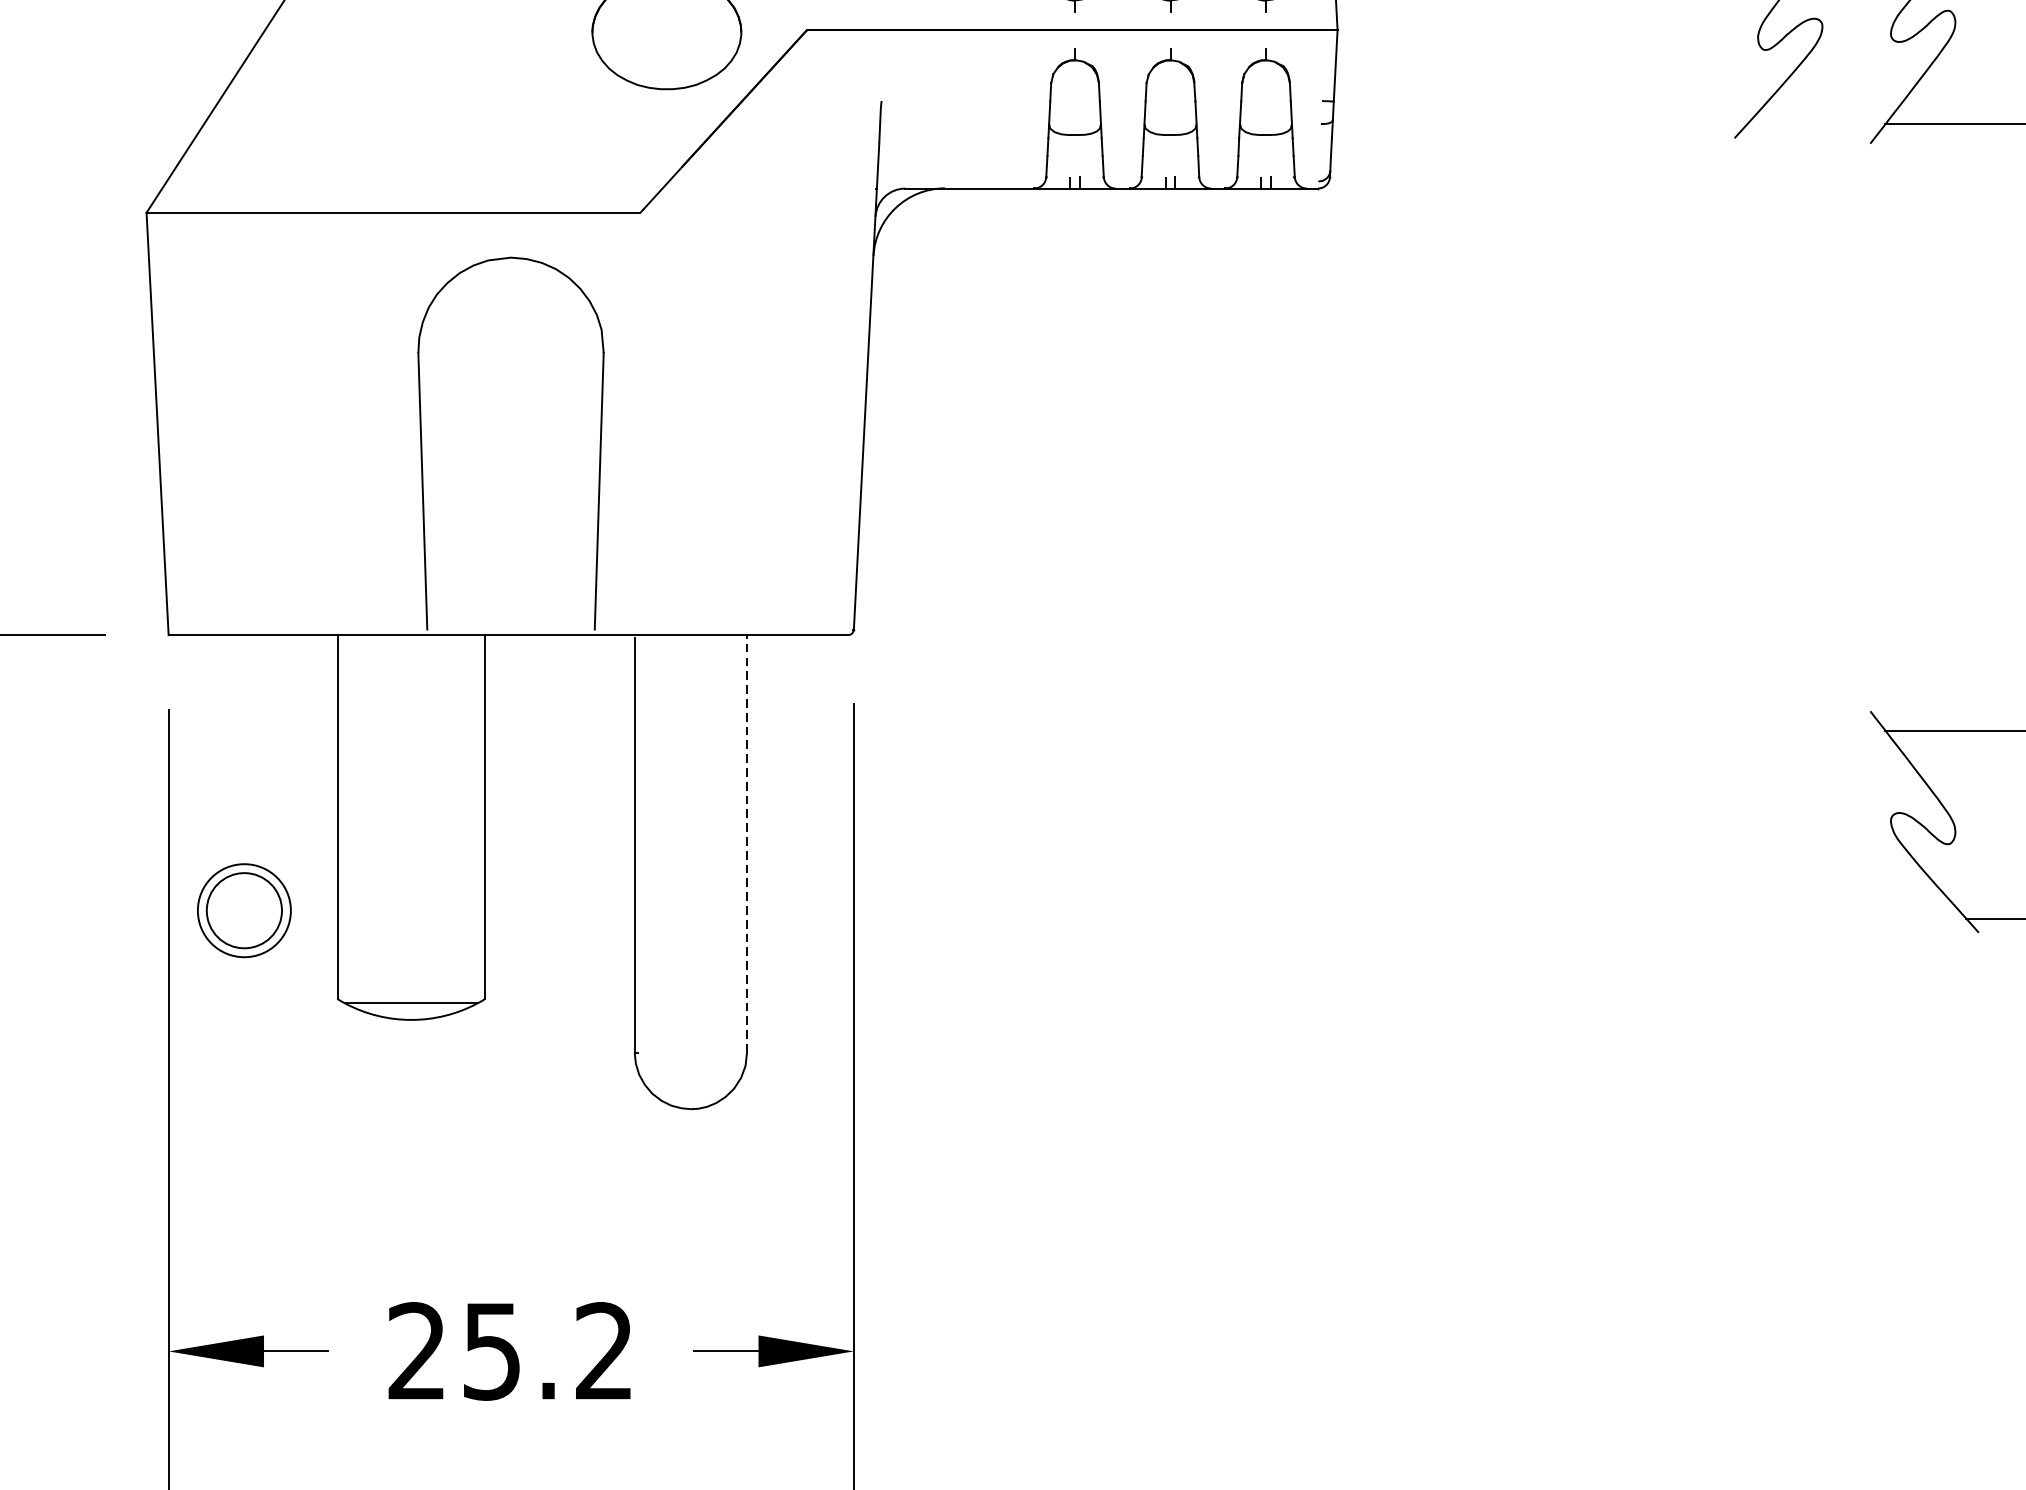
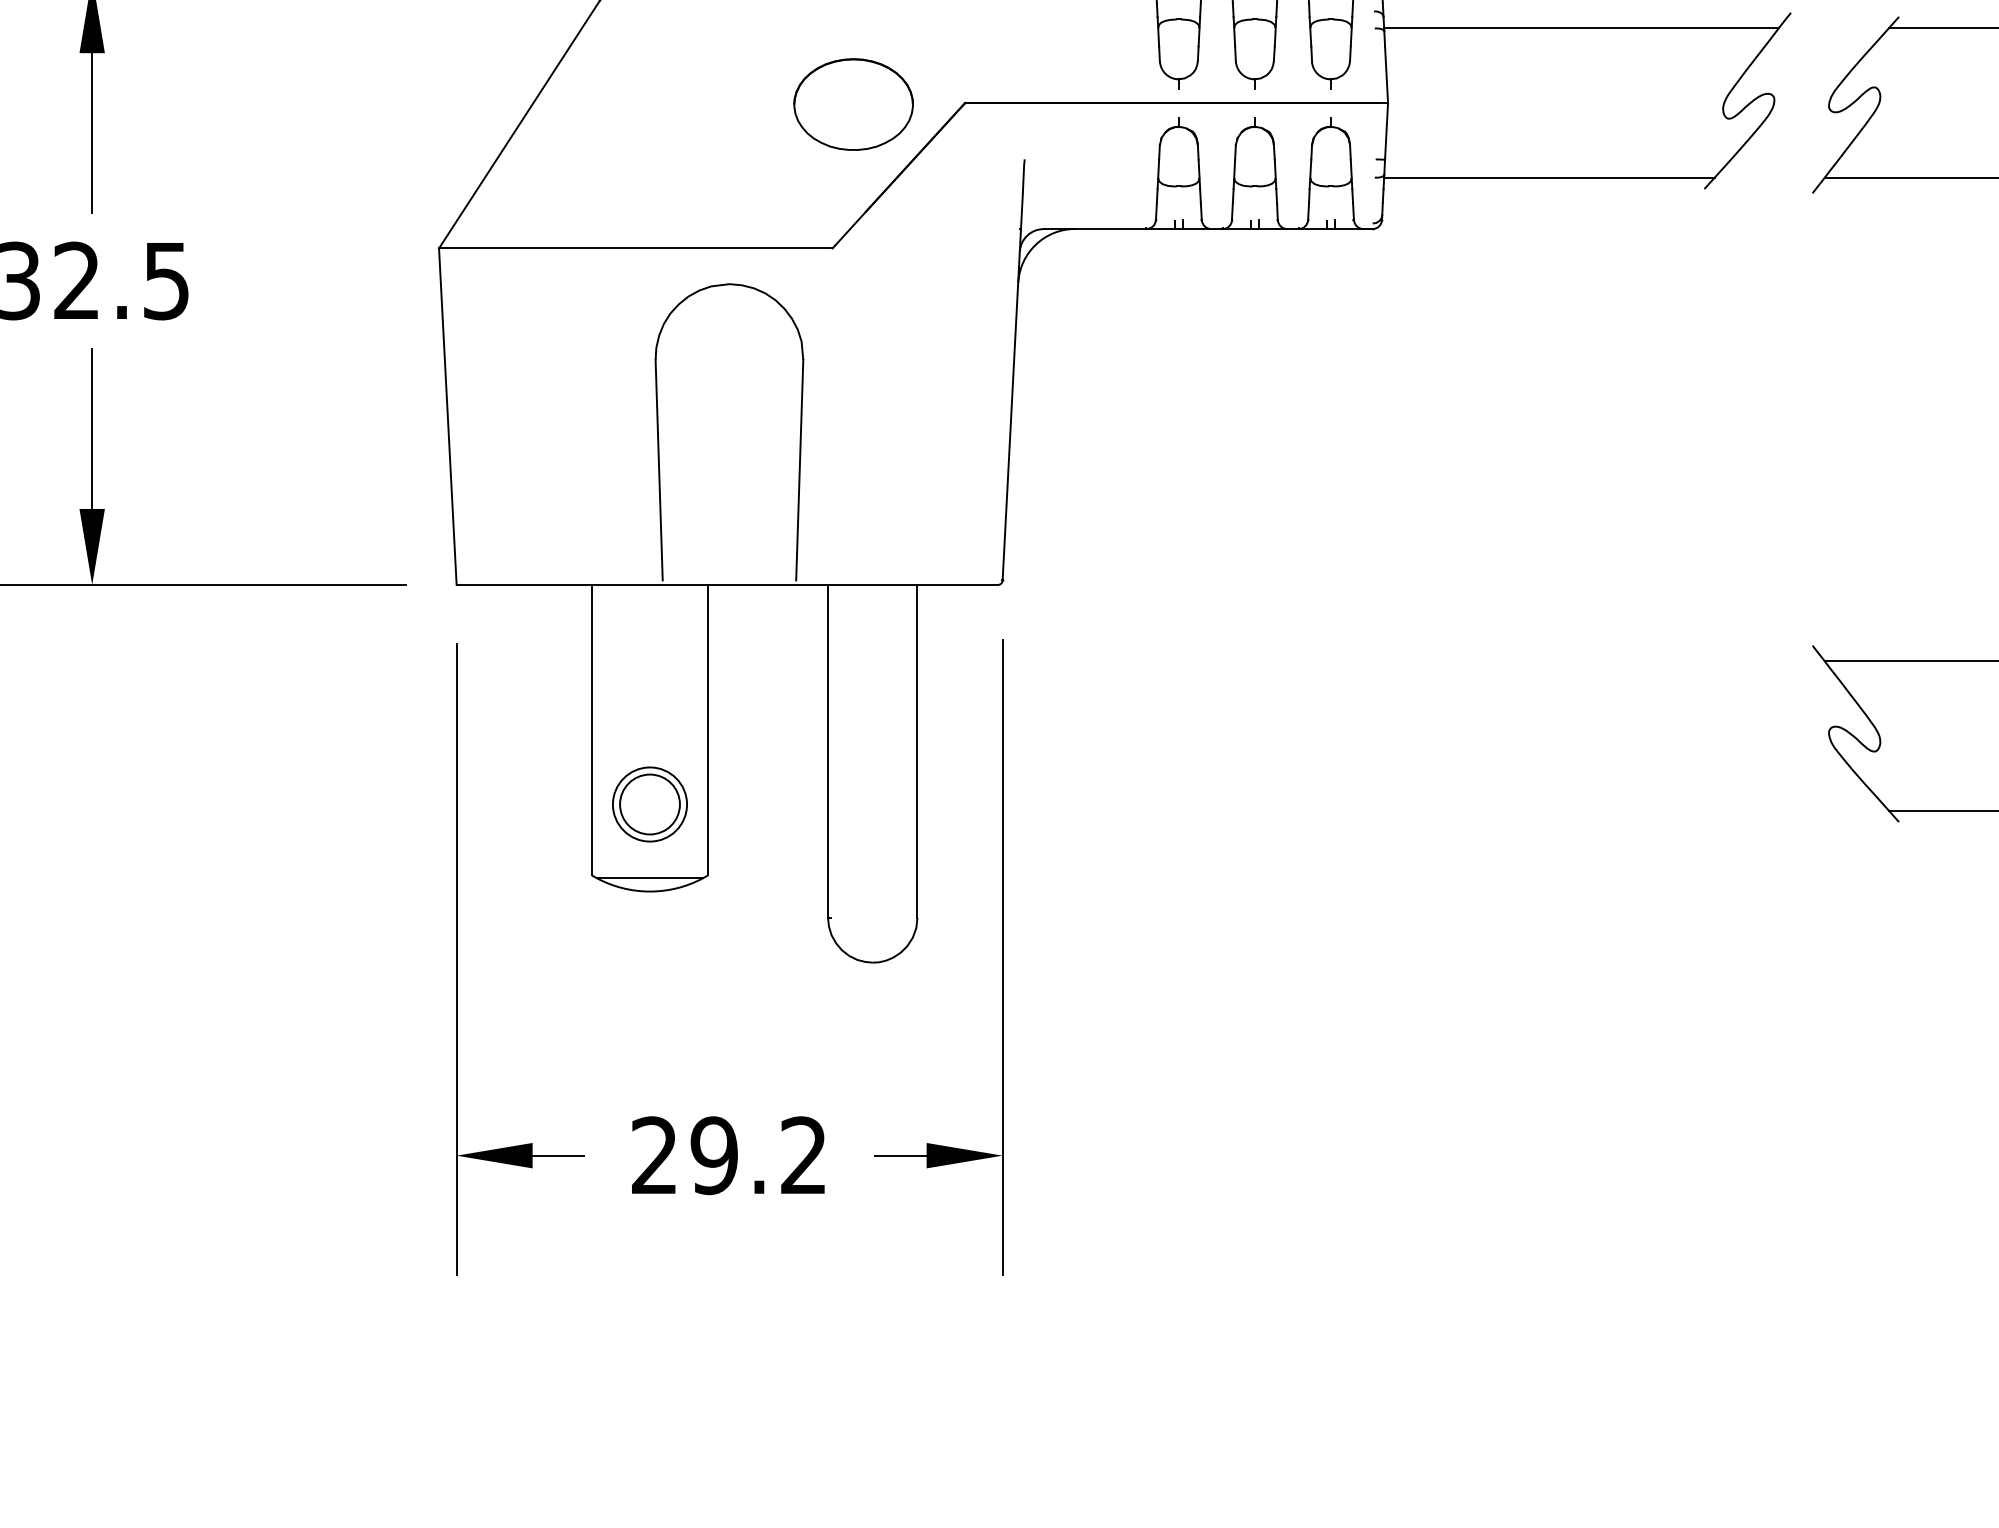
line: (1540, 123) -> (1549, 177), added
line: (747, 842) -> (917, 750), dashed -> solid
part: (243, 910) -> (649, 804), moved
text: (491, 1351) -> (713, 1155), 25.2 -> 29.2

